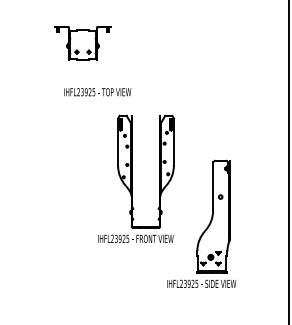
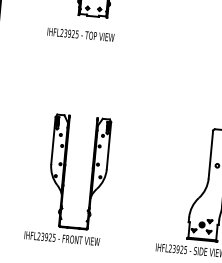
text: (97, 92) -> (80, 35), moved
part: (136, 178) -> (68, 178), moved

